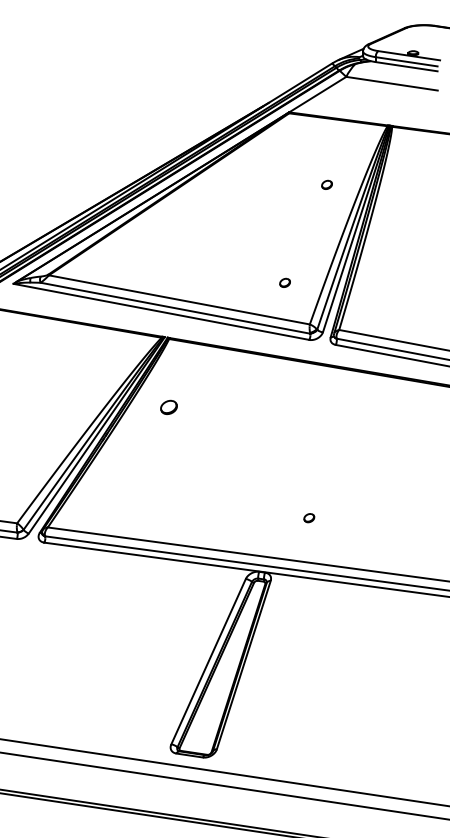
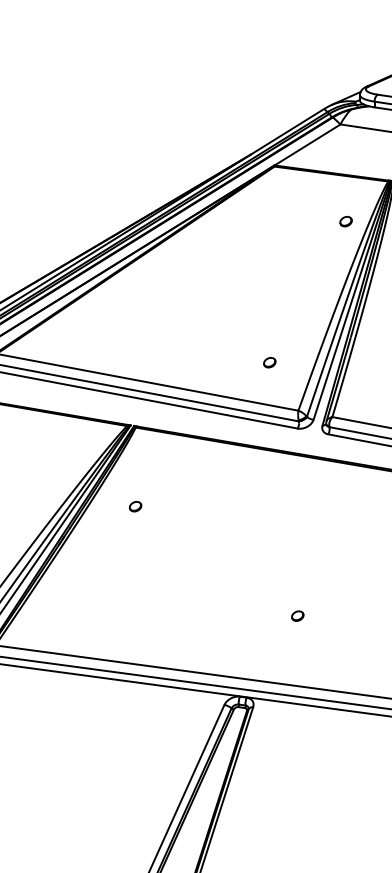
part: (326, 184) -> (345, 221), moved
part: (168, 407) -> (134, 506), size x0.62
part: (309, 518) -> (298, 616), moved

